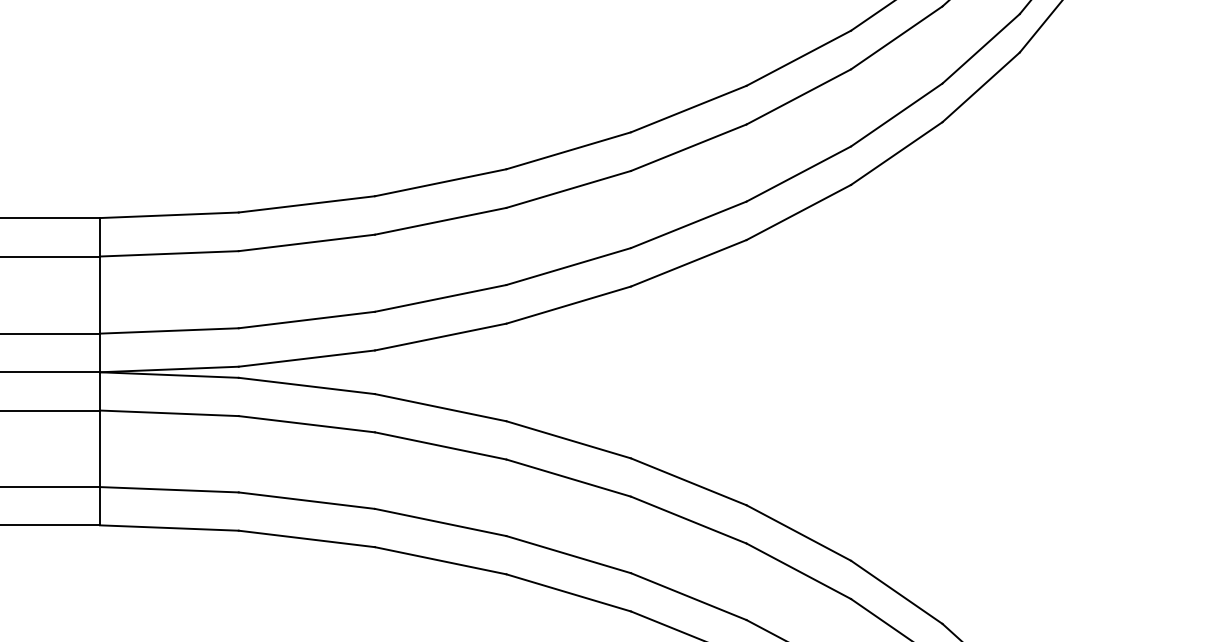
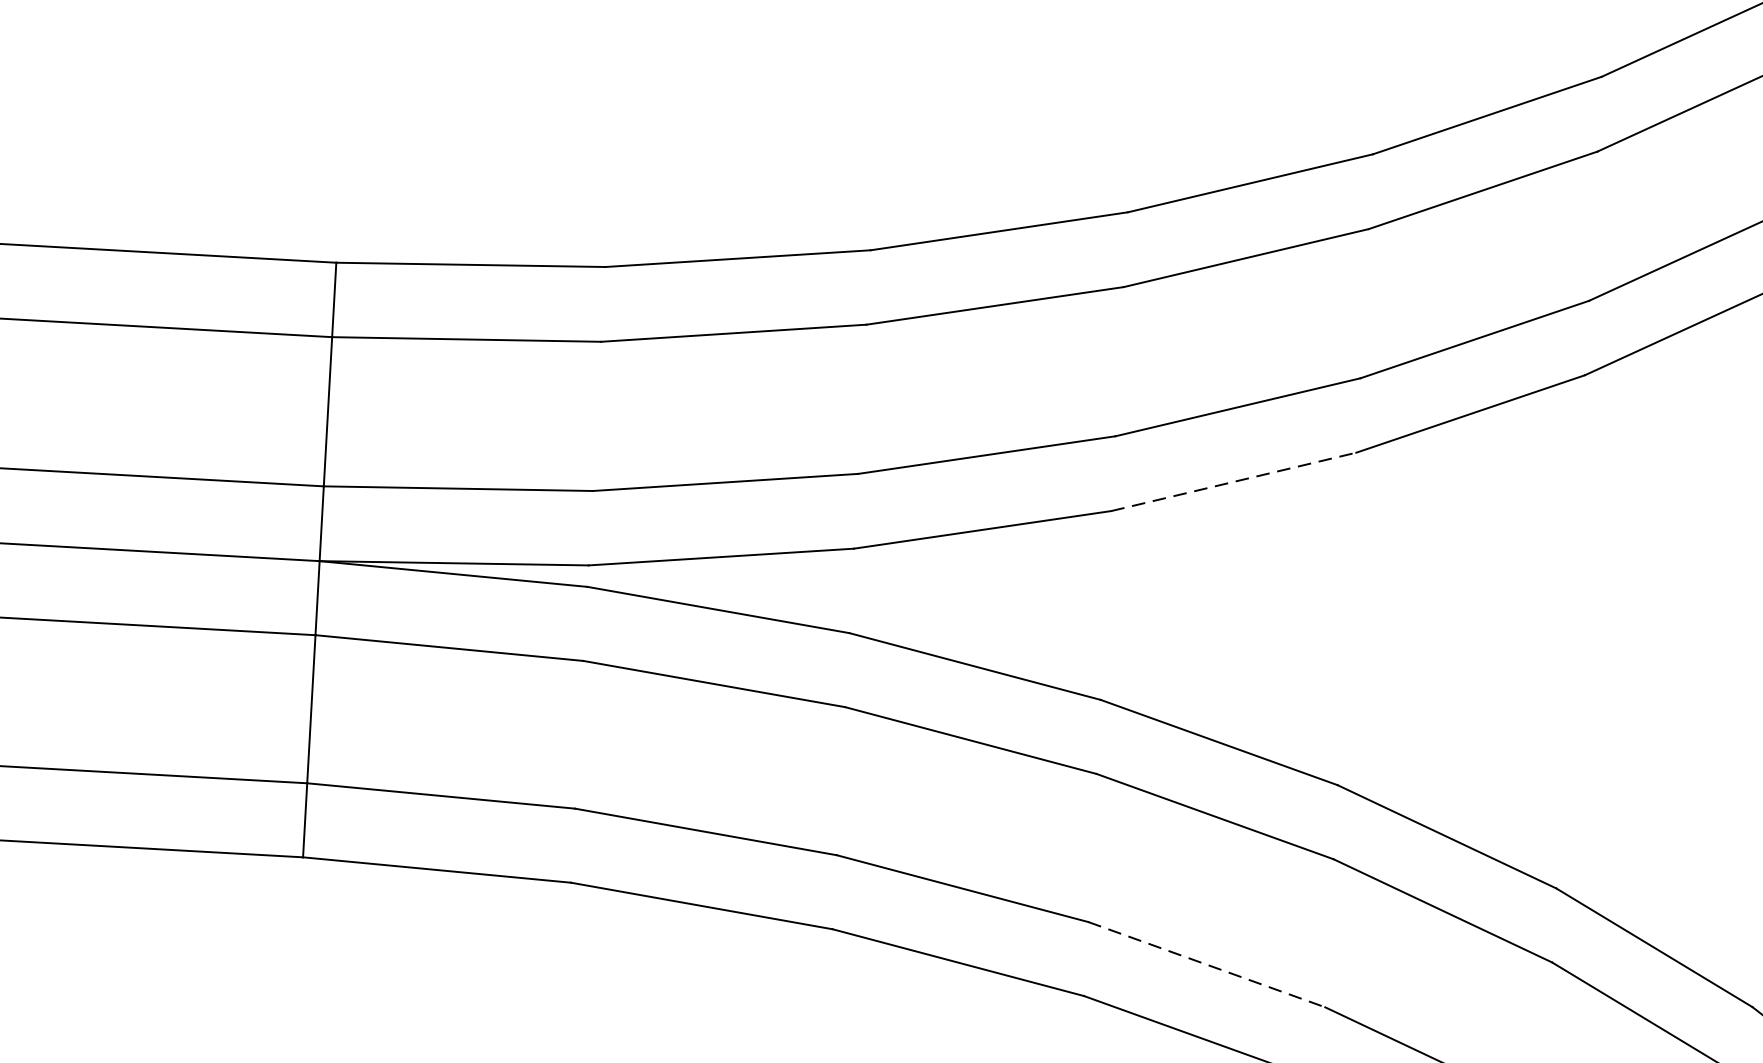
line: (568, 305) -> (1233, 482), solid -> dashed
line: (568, 554) -> (1206, 964), solid -> dashed

